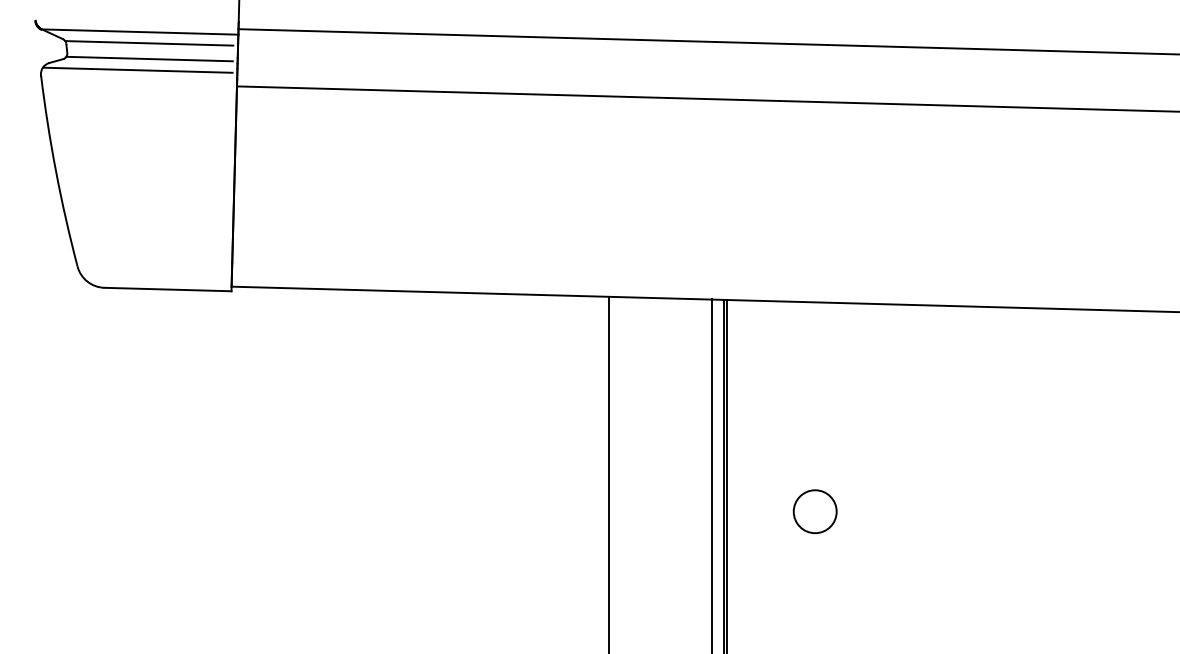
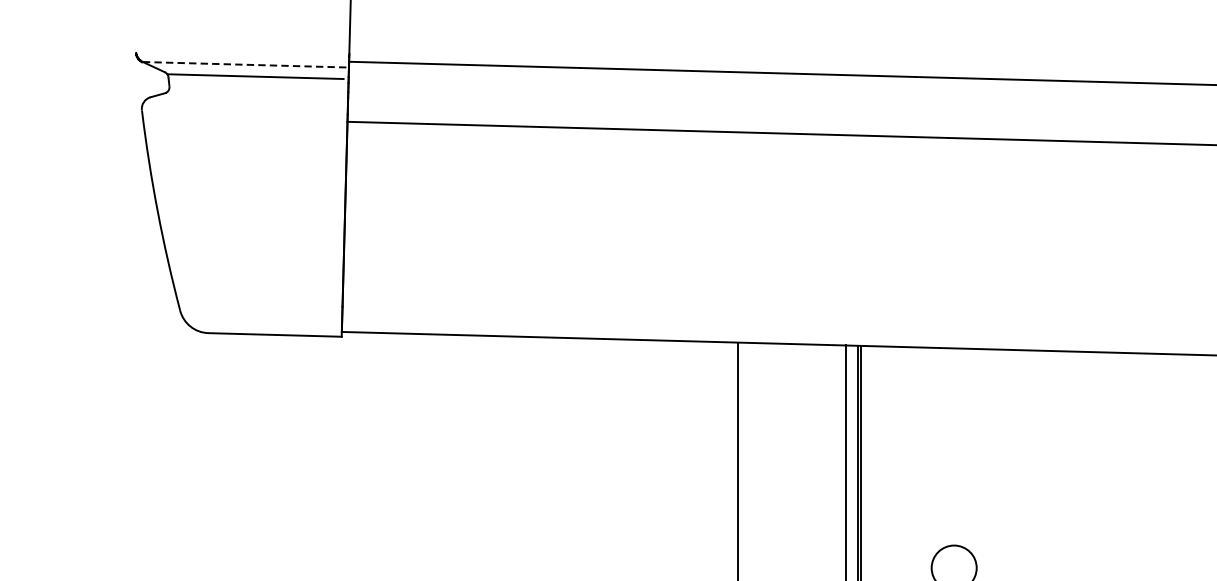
line: (140, 32) -> (246, 65), solid -> dashed
line: (149, 58) -> (255, 92), removed
line: (137, 69) -> (243, 104), removed

